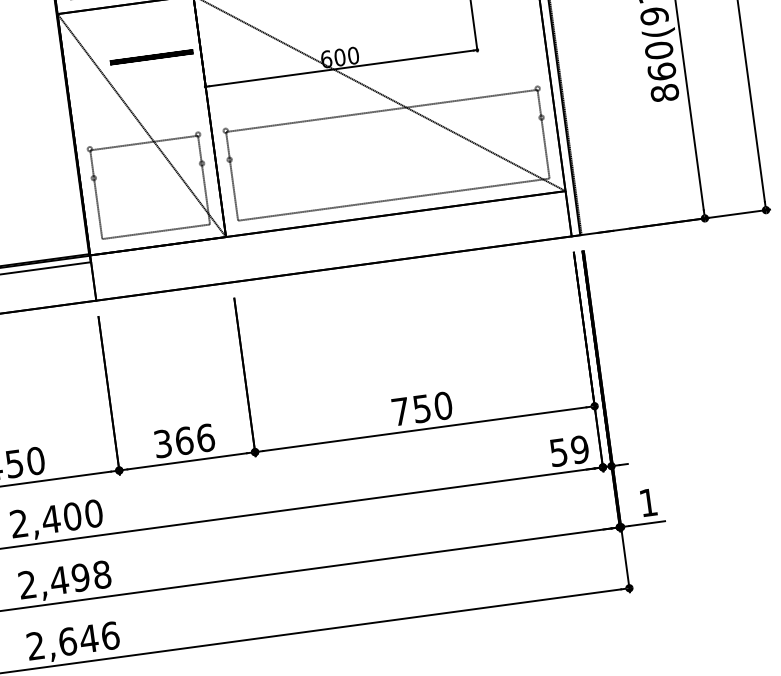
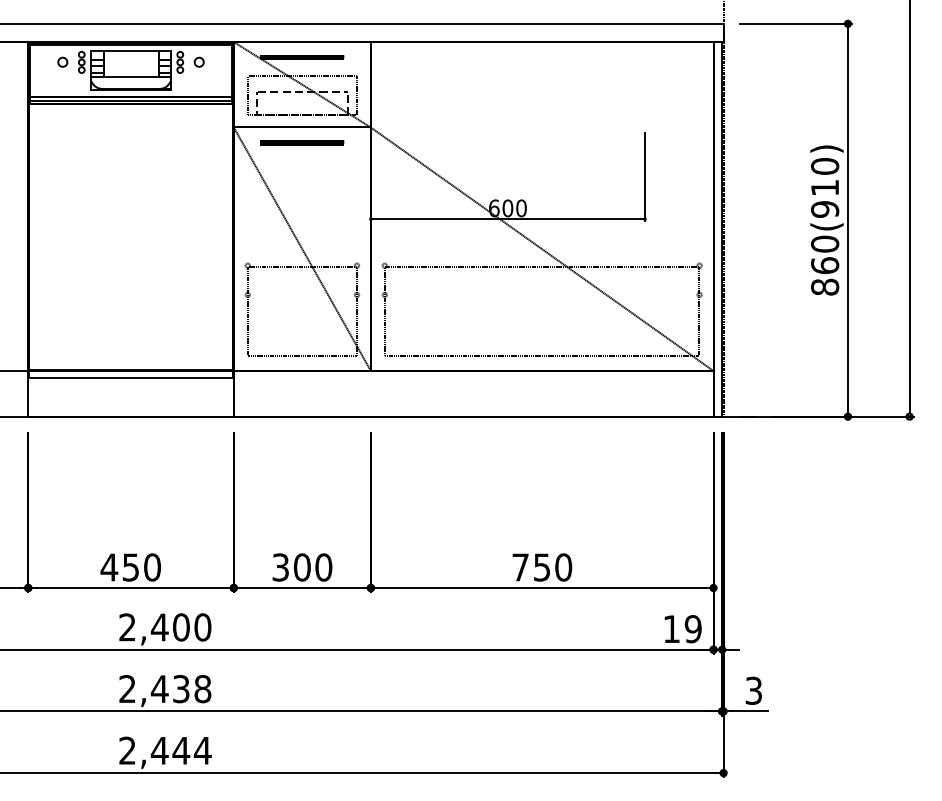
part: (151, 56) -> (302, 142), moved
text: (194, 439) -> (312, 567), 366 -> 300
text: (558, 452) -> (671, 629), 59 -> 19
text: (647, 502) -> (753, 690), 1 -> 3
text: (80, 578) -> (180, 689), 2,498 -> 2,438
text: (88, 638) -> (180, 750), 2,646 -> 2,444

